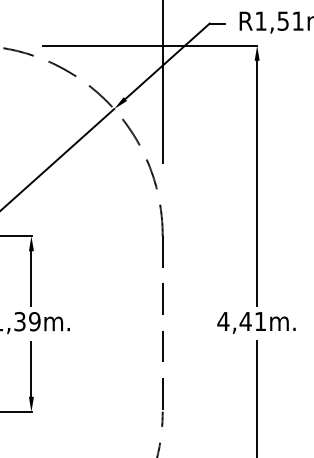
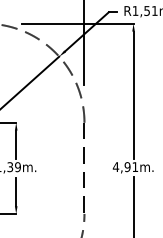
text: (245, 322) -> (127, 167), 4,41m. -> 4,91m.

